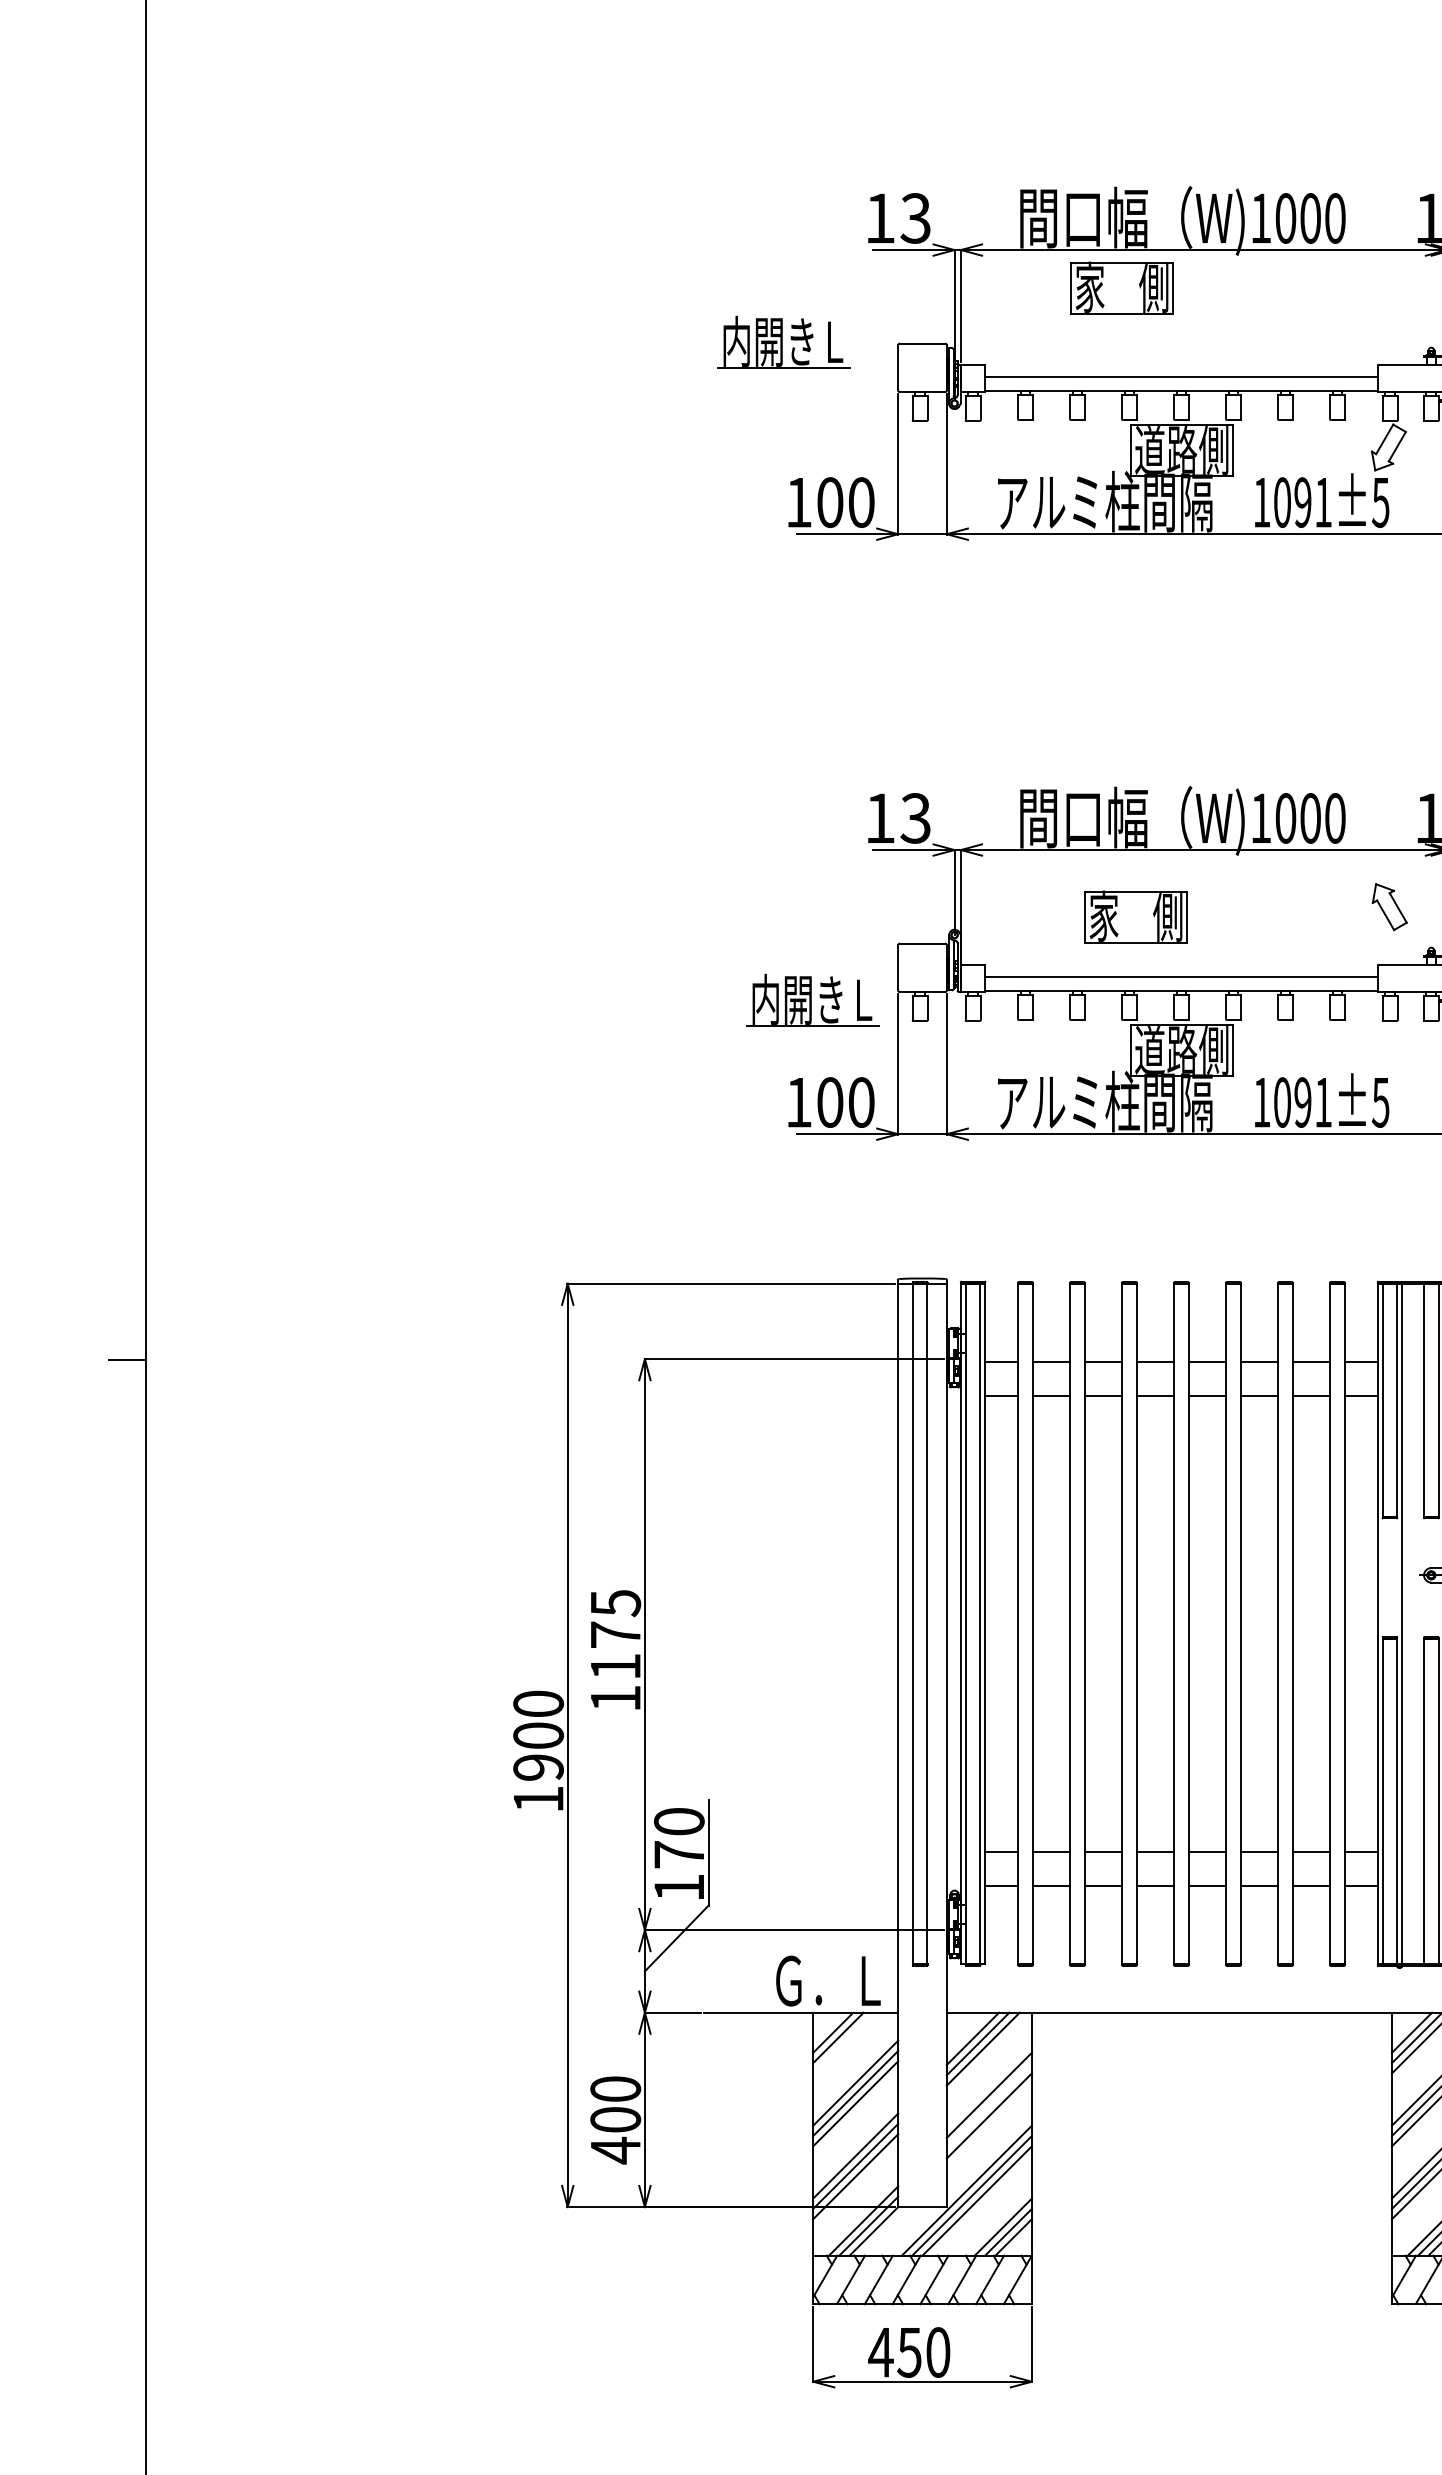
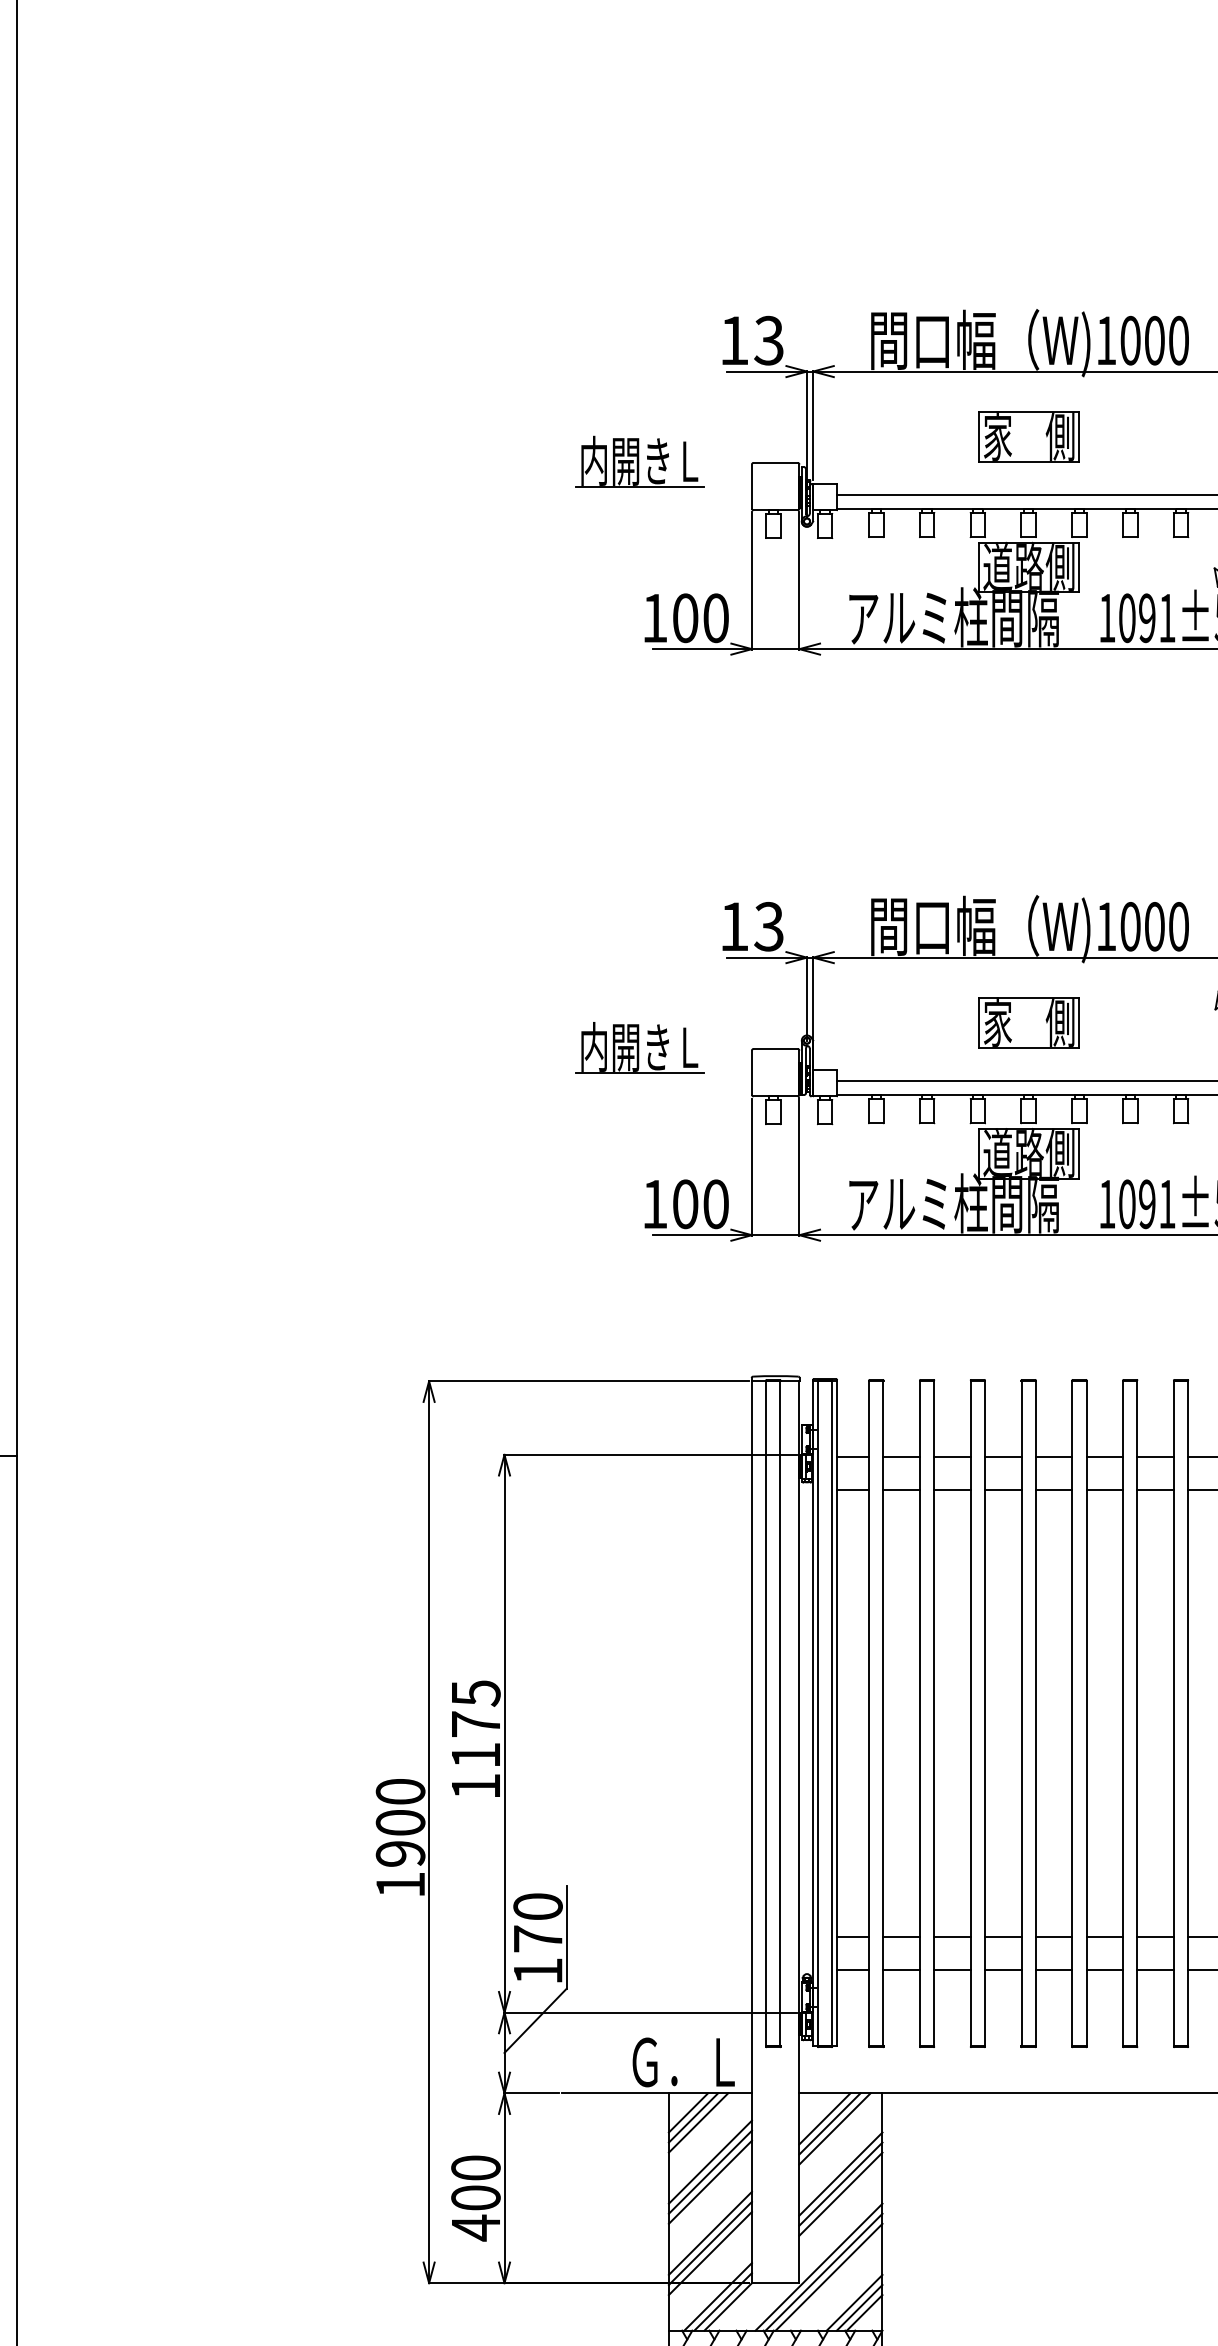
part: (1121, 287) -> (1028, 436), moved
part: (1135, 916) -> (1028, 1022), moved
part: (812, 999) -> (639, 1046), moved
line: (843, 2042) -> (698, 2122), added
line: (988, 2105) -> (840, 2183), added

